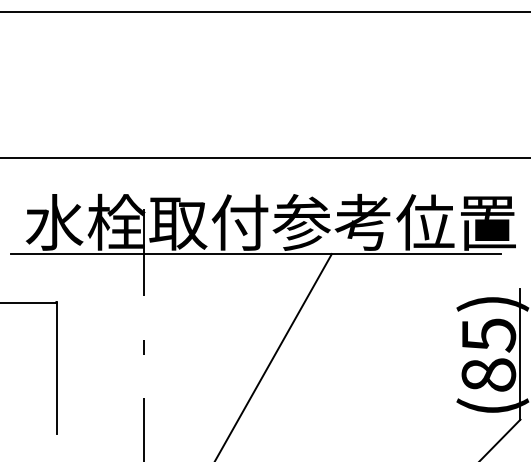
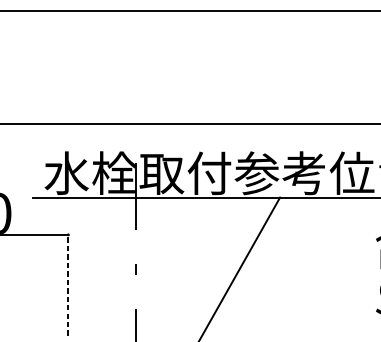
line: (56, 368) -> (68, 285), solid -> dashed

